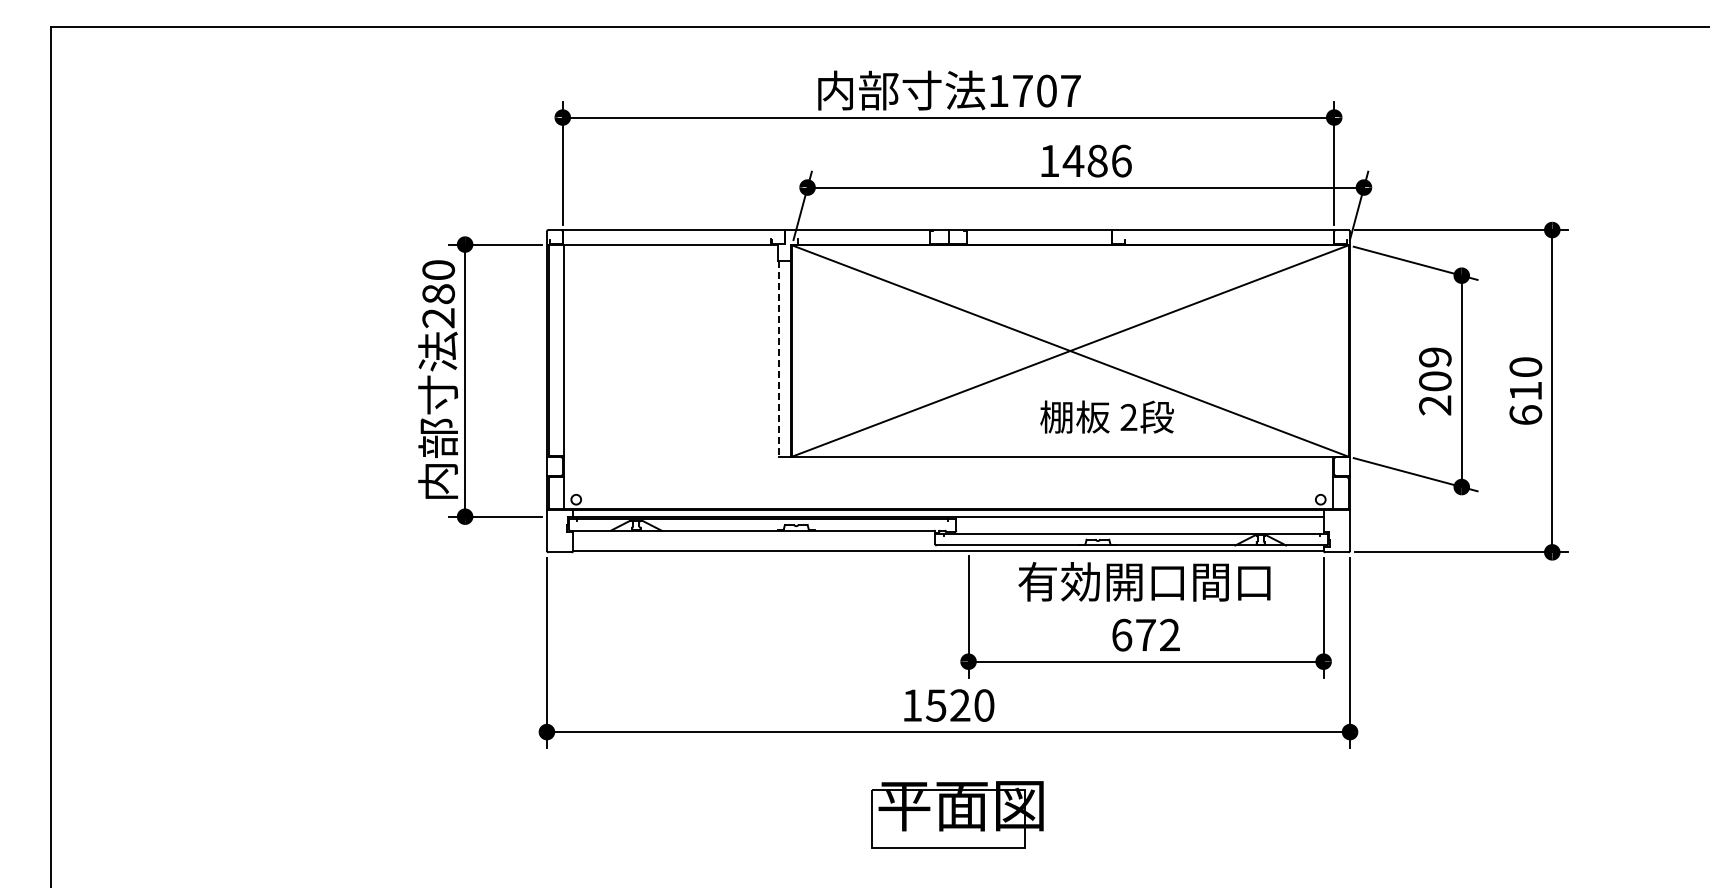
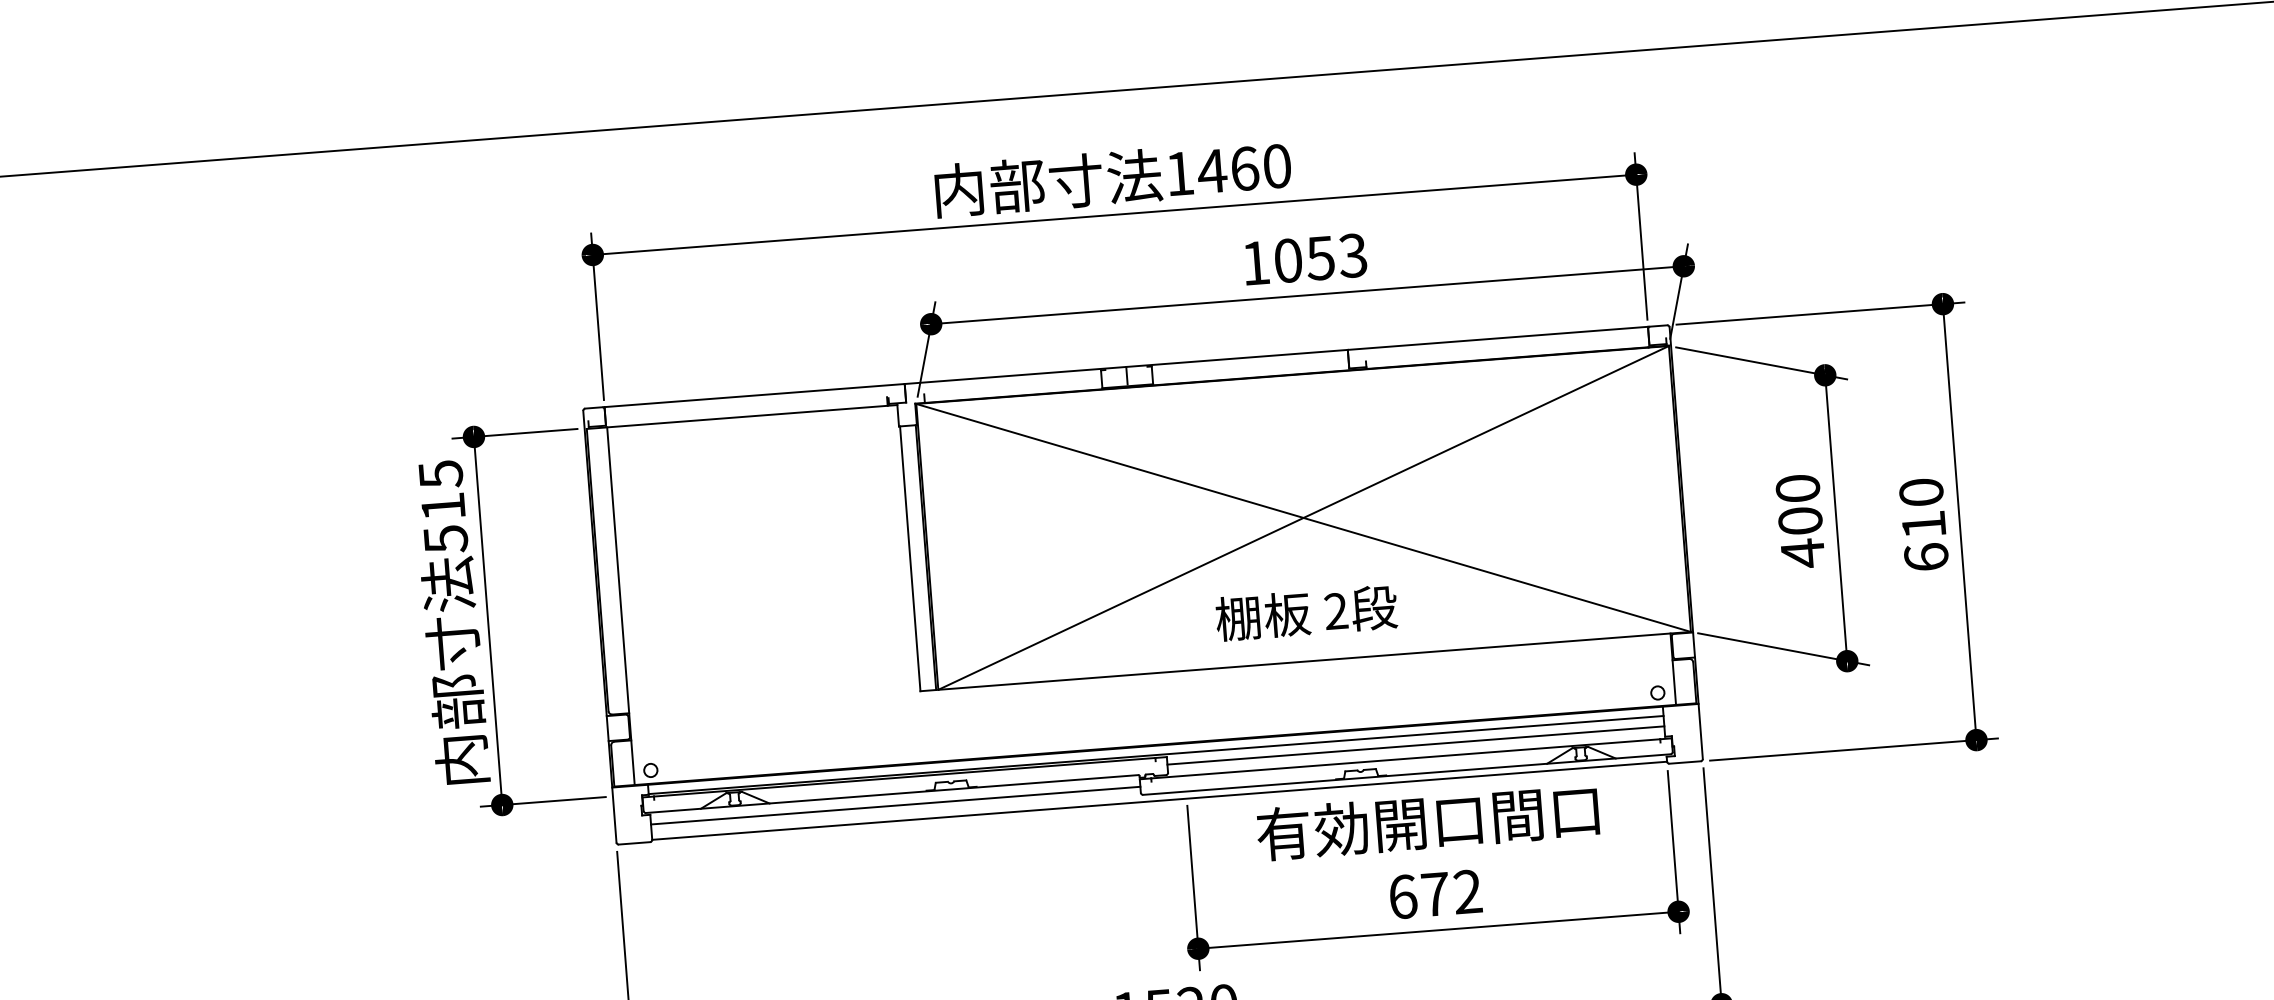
text: (1045, 90) -> (1242, 168), 1707 -> 1460
text: (1096, 160) -> (1319, 257), 1486 -> 1053
text: (438, 294) -> (443, 507), 280 -> 515
line: (778, 358) -> (909, 558), dashed -> solid
text: (1435, 381) -> (1800, 521), 209 -> 400
text: (1106, 416) -> (1305, 612), moved
line: (1139, 524) -> (1415, 745), added
line: (754, 539) -> (896, 805), added

